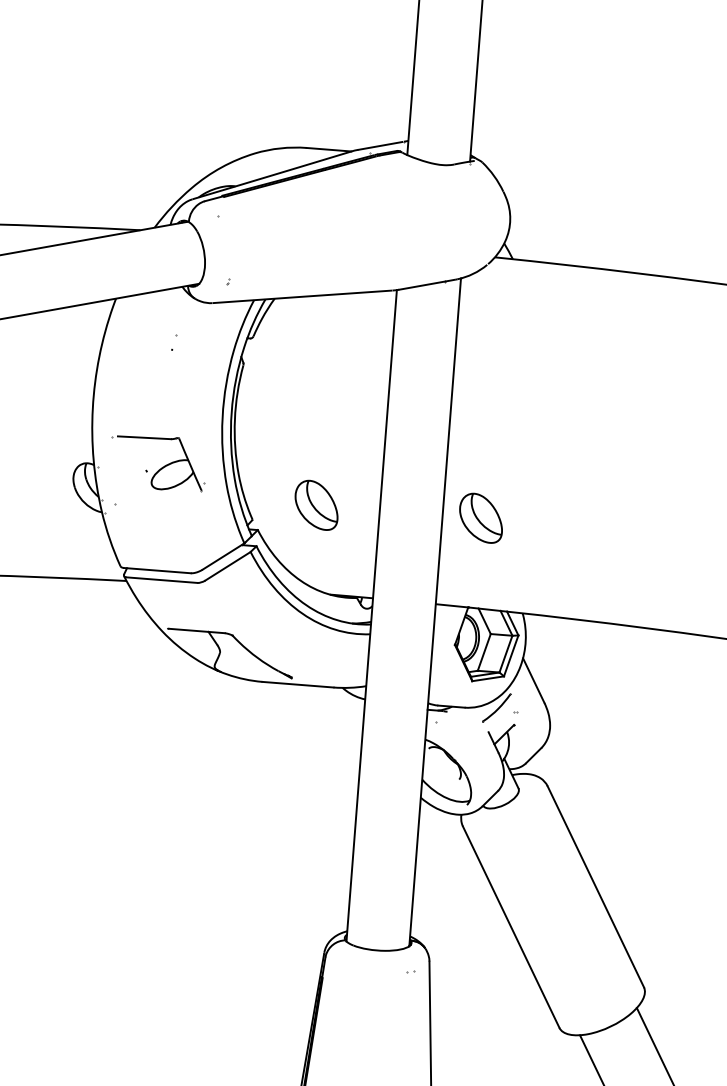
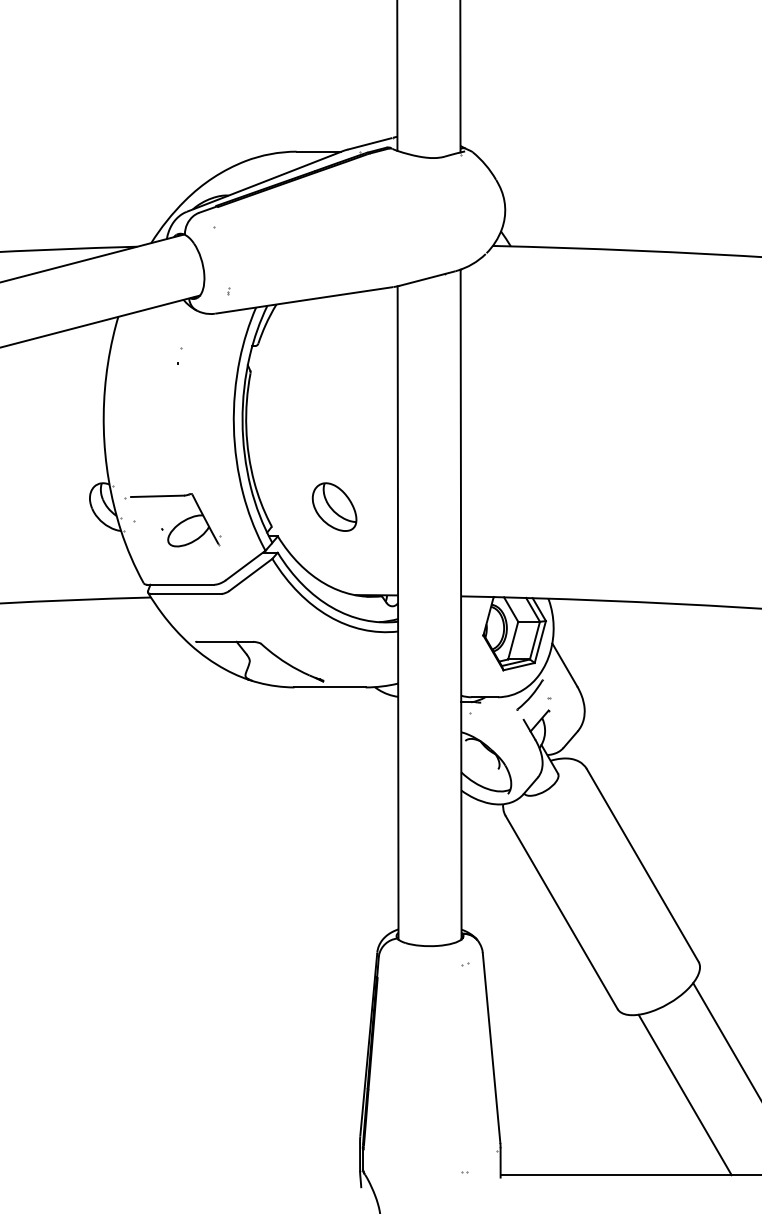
part: (157, 463) -> (172, 520), moved
part: (481, 517) -> (499, 506), removed

